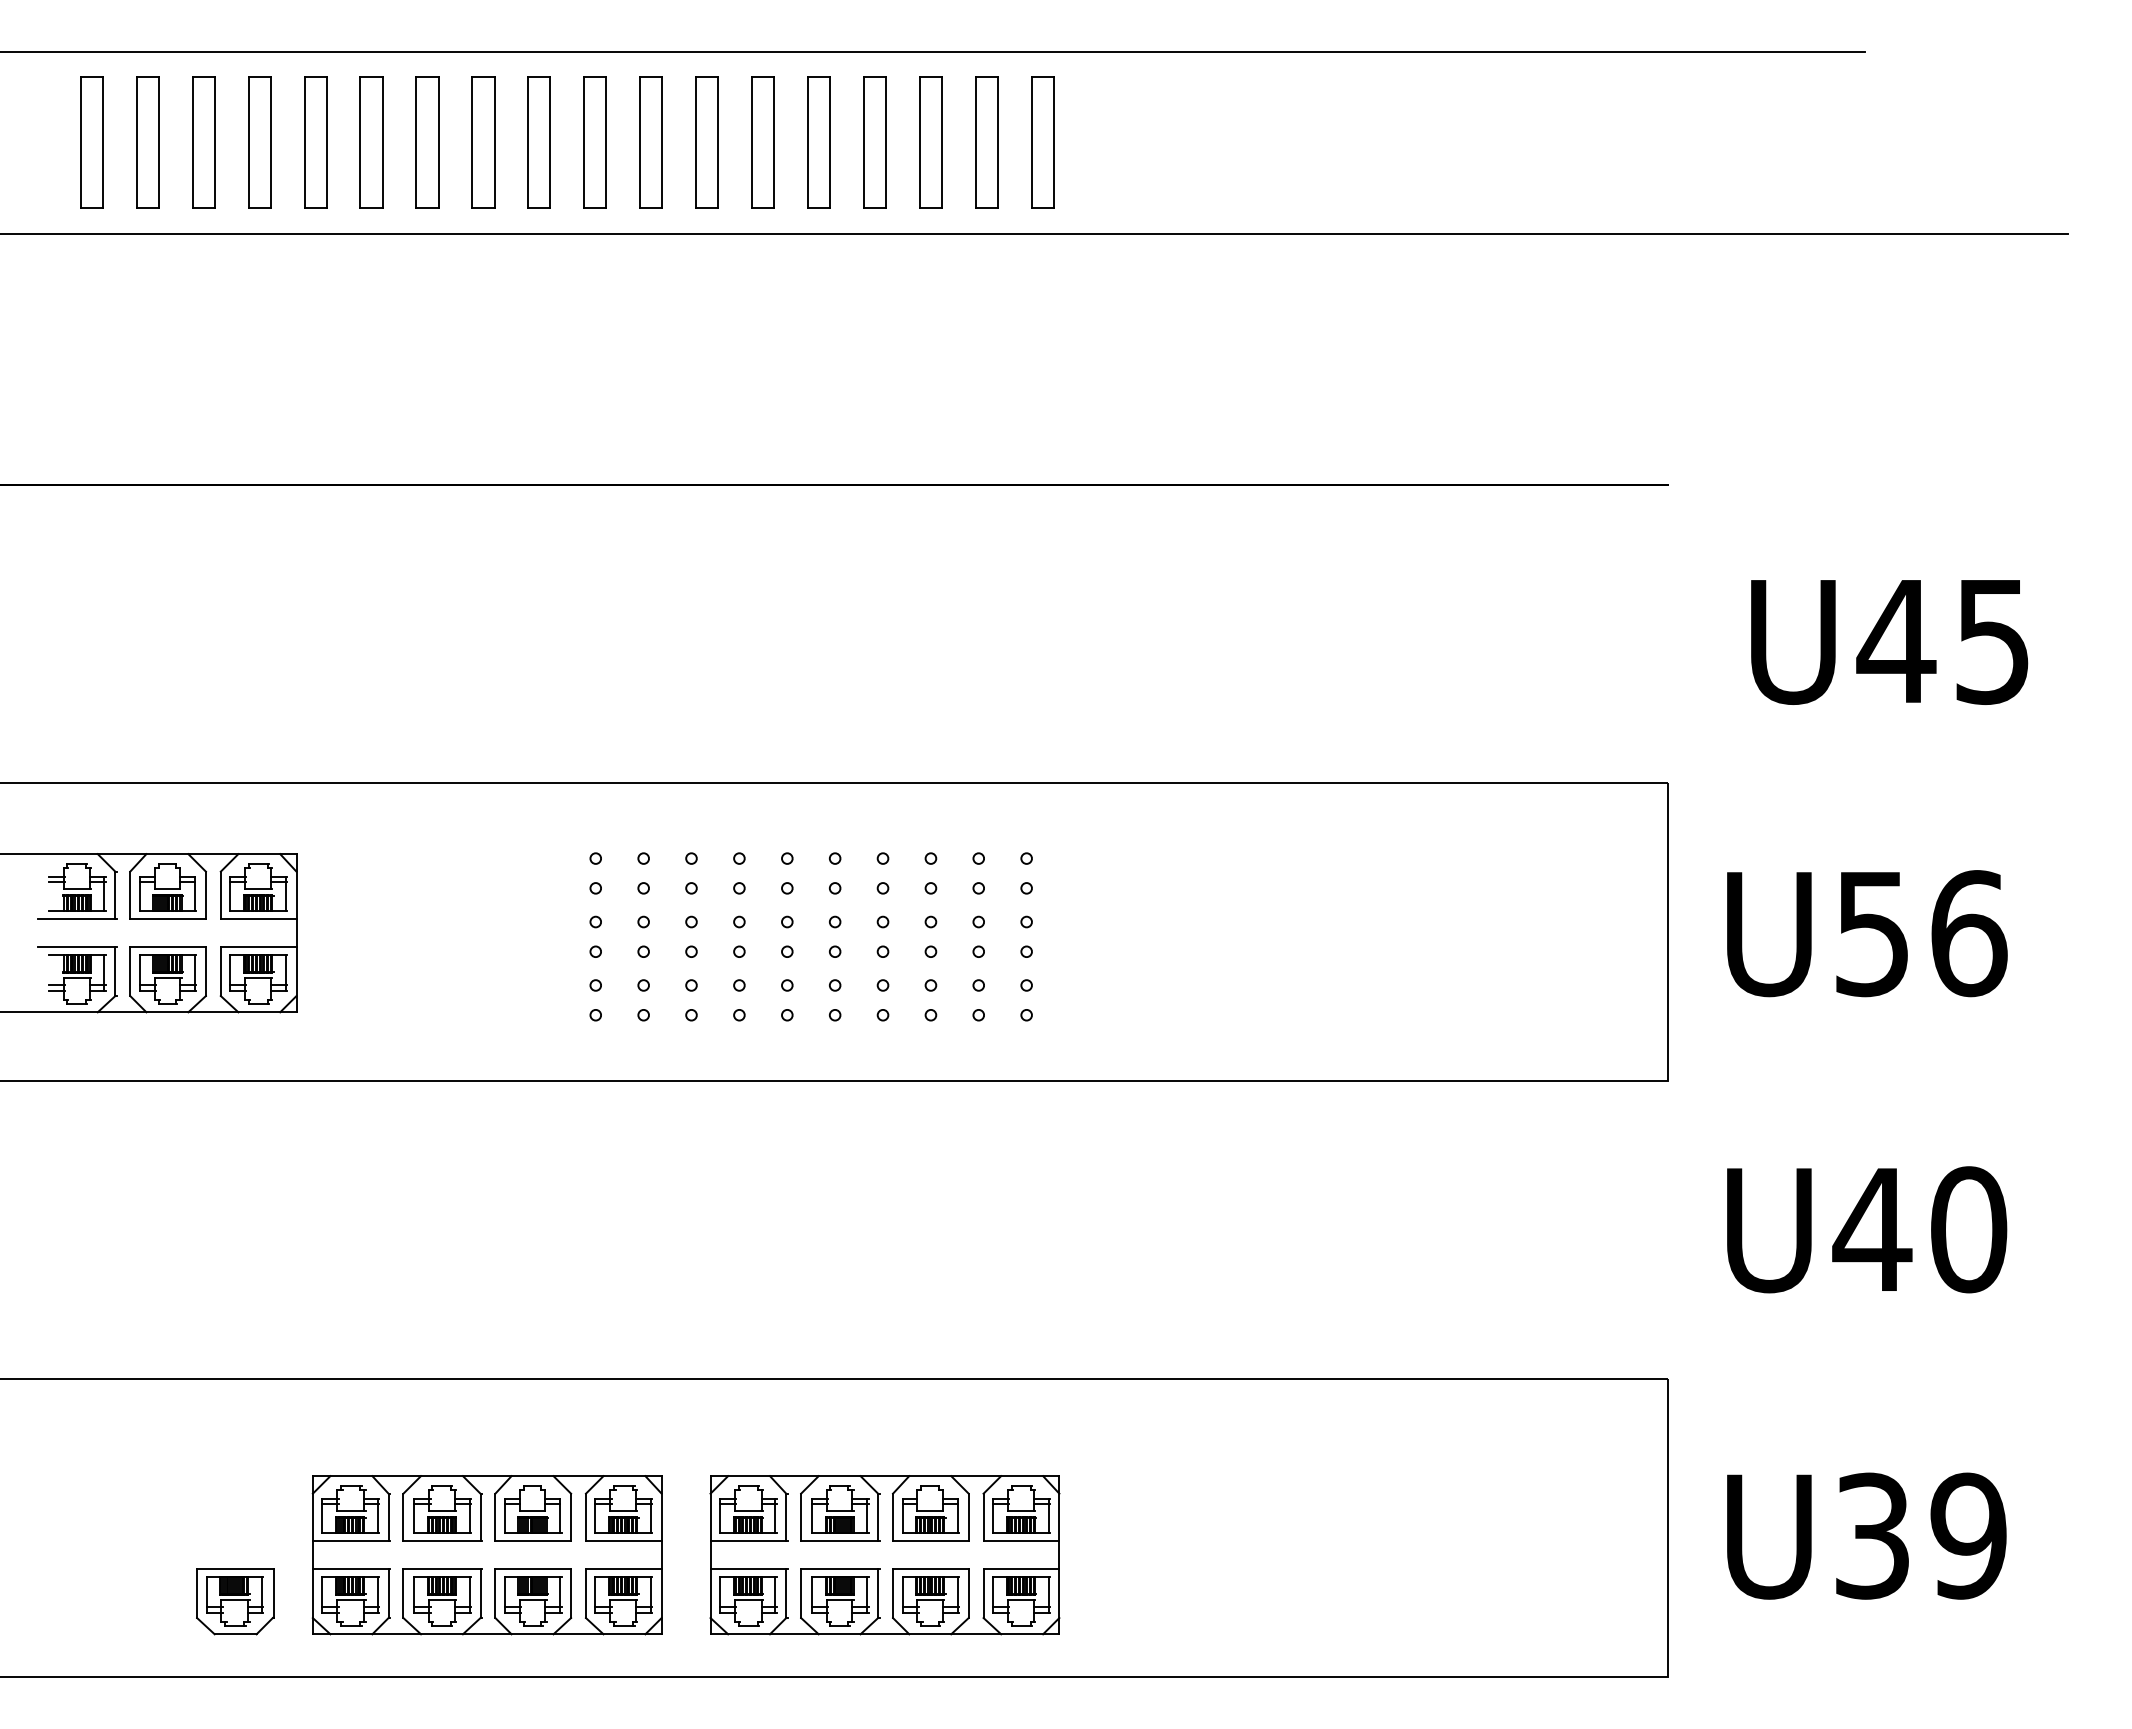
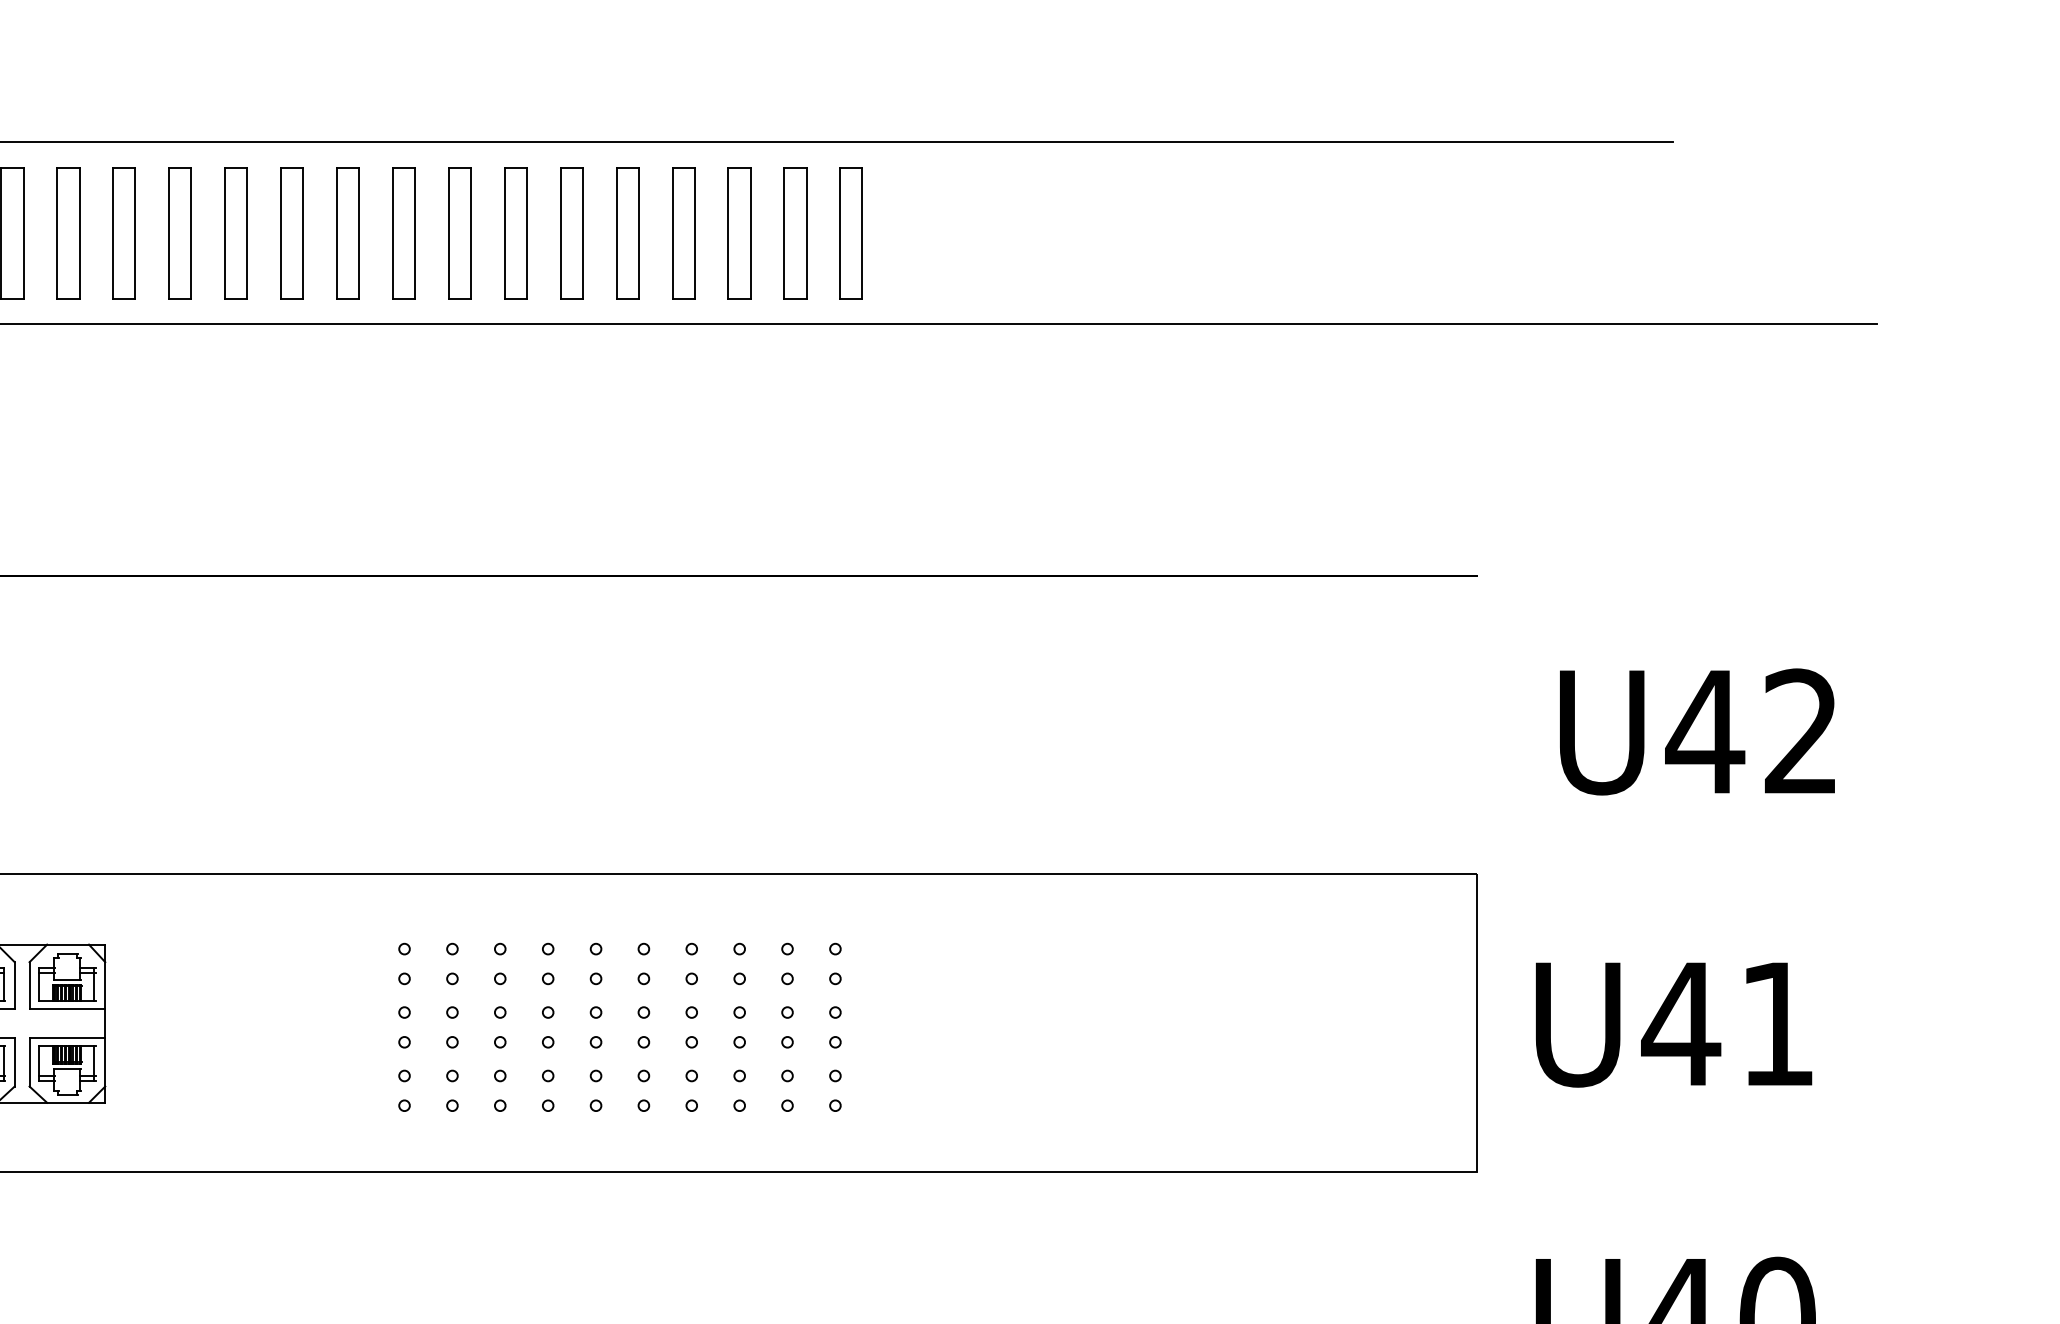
text: (1992, 640) -> (1801, 731), U45 -> U42
text: (1919, 933) -> (1728, 1024), U56 -> U41

